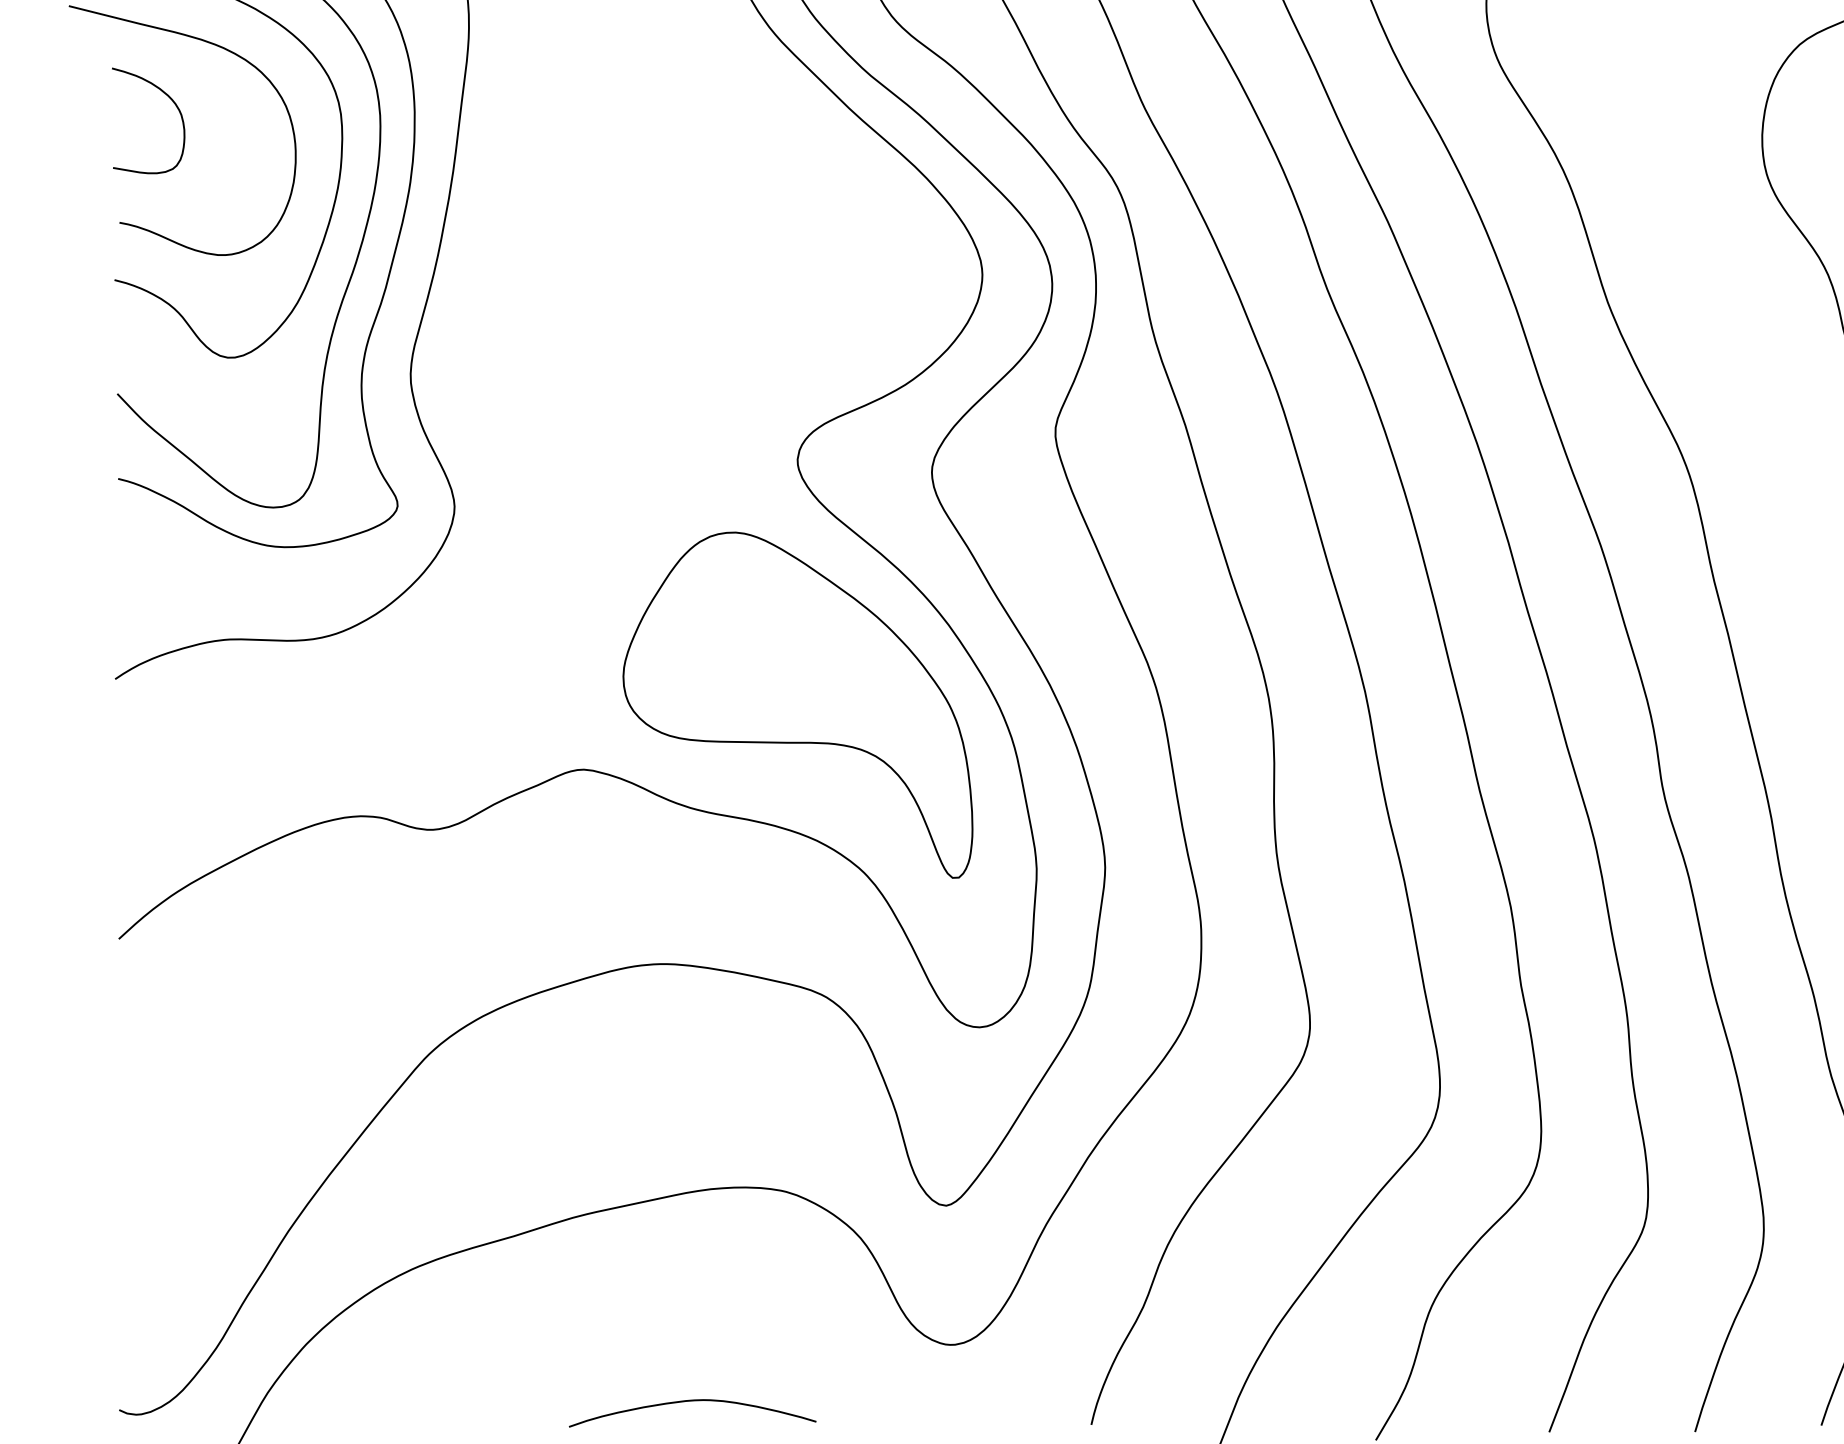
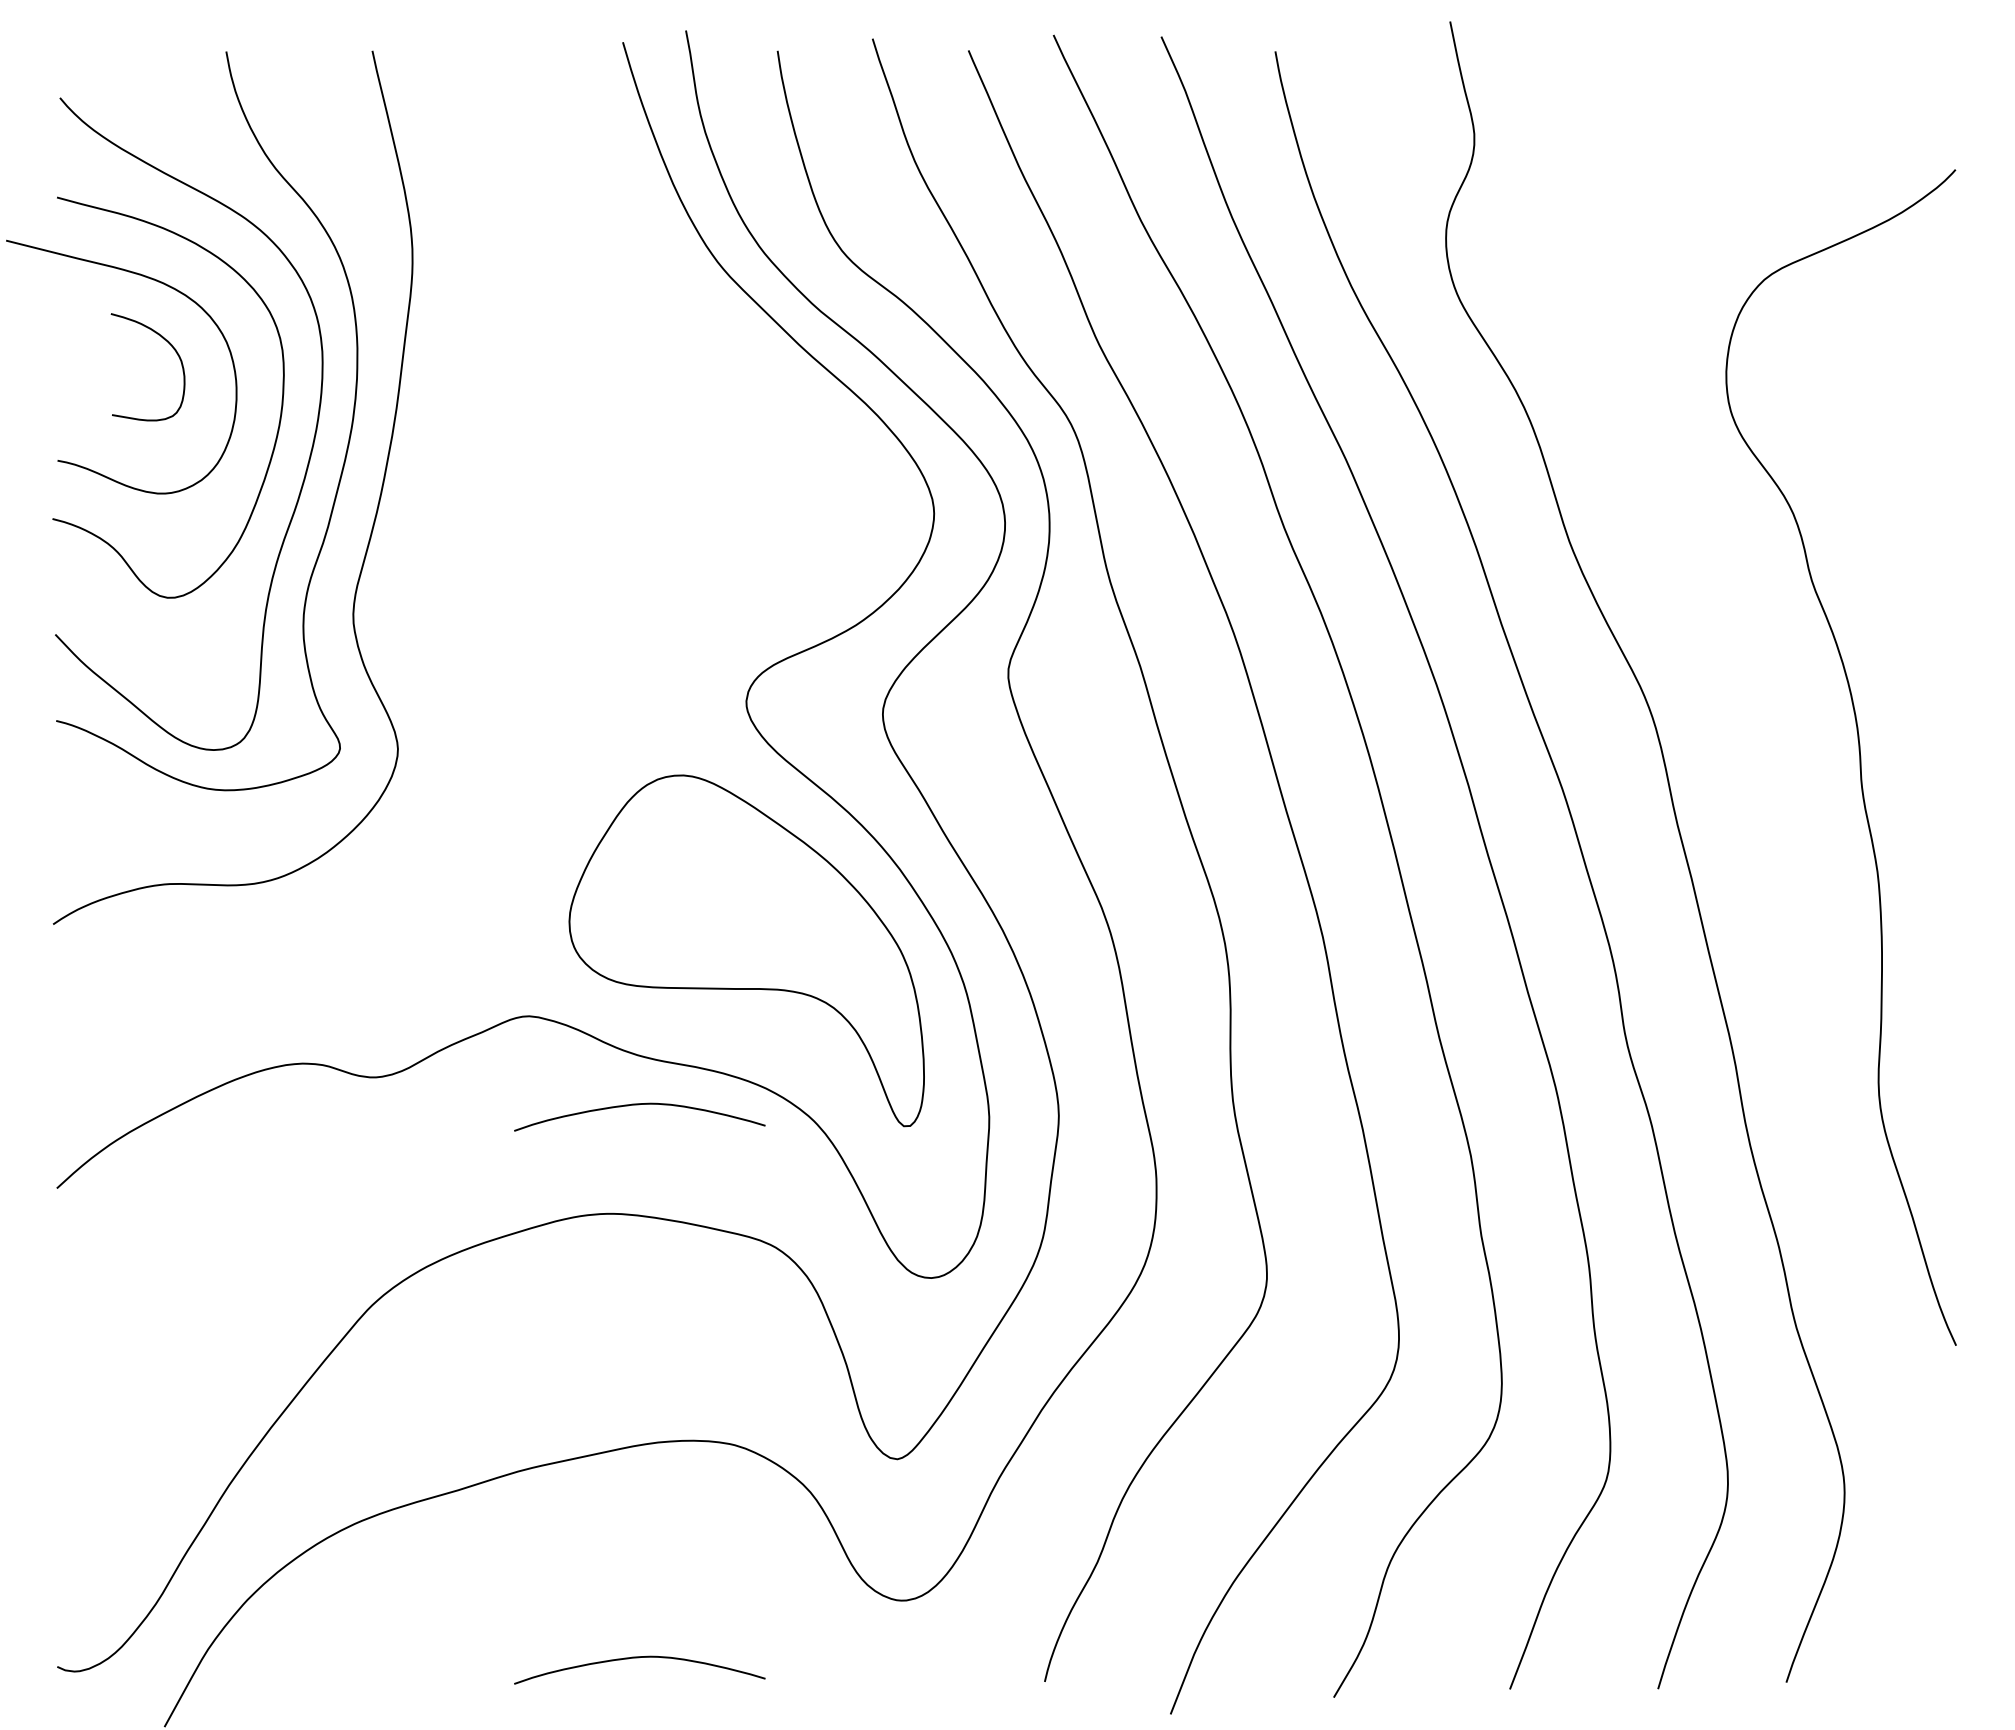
curve: (172, 102) -> (172, 348), moved
curve: (692, 857) -> (639, 1105), added

